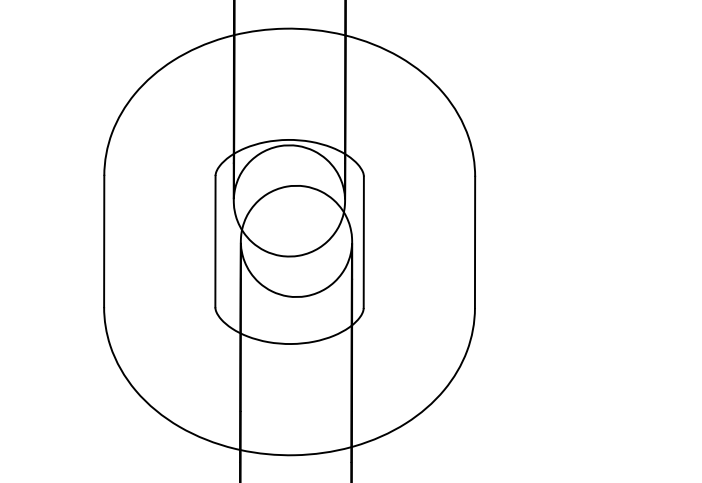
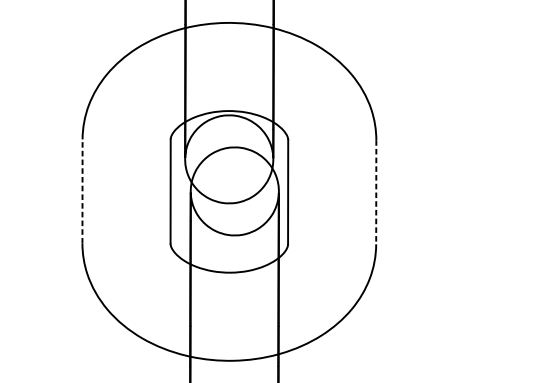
line: (104, 241) -> (82, 191), solid -> dashed
line: (475, 242) -> (376, 192), solid -> dashed

